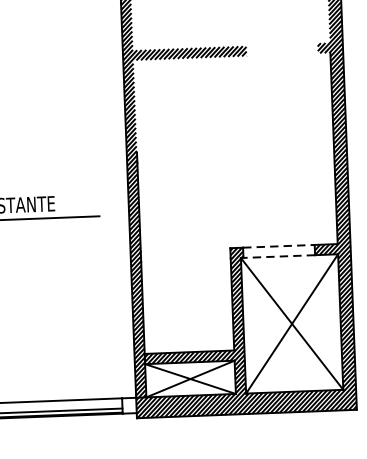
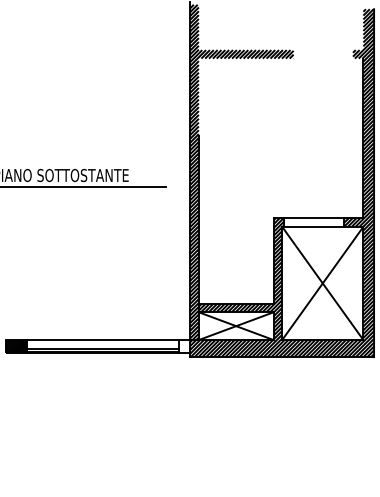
line: (279, 246) -> (314, 218), dashed -> solid
line: (279, 256) -> (314, 226), dashed -> solid

